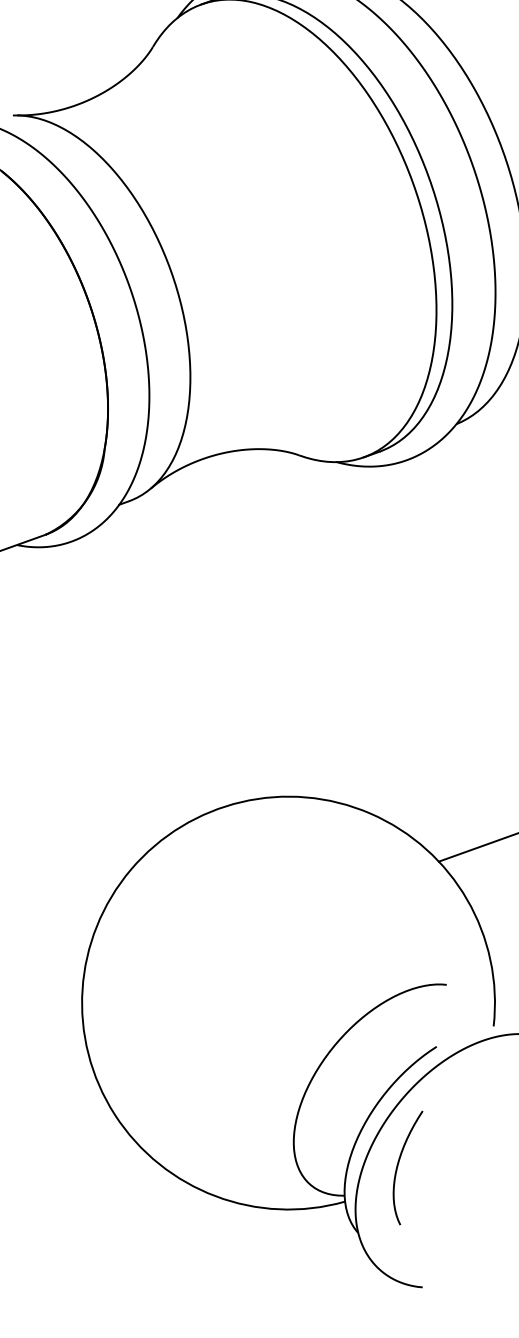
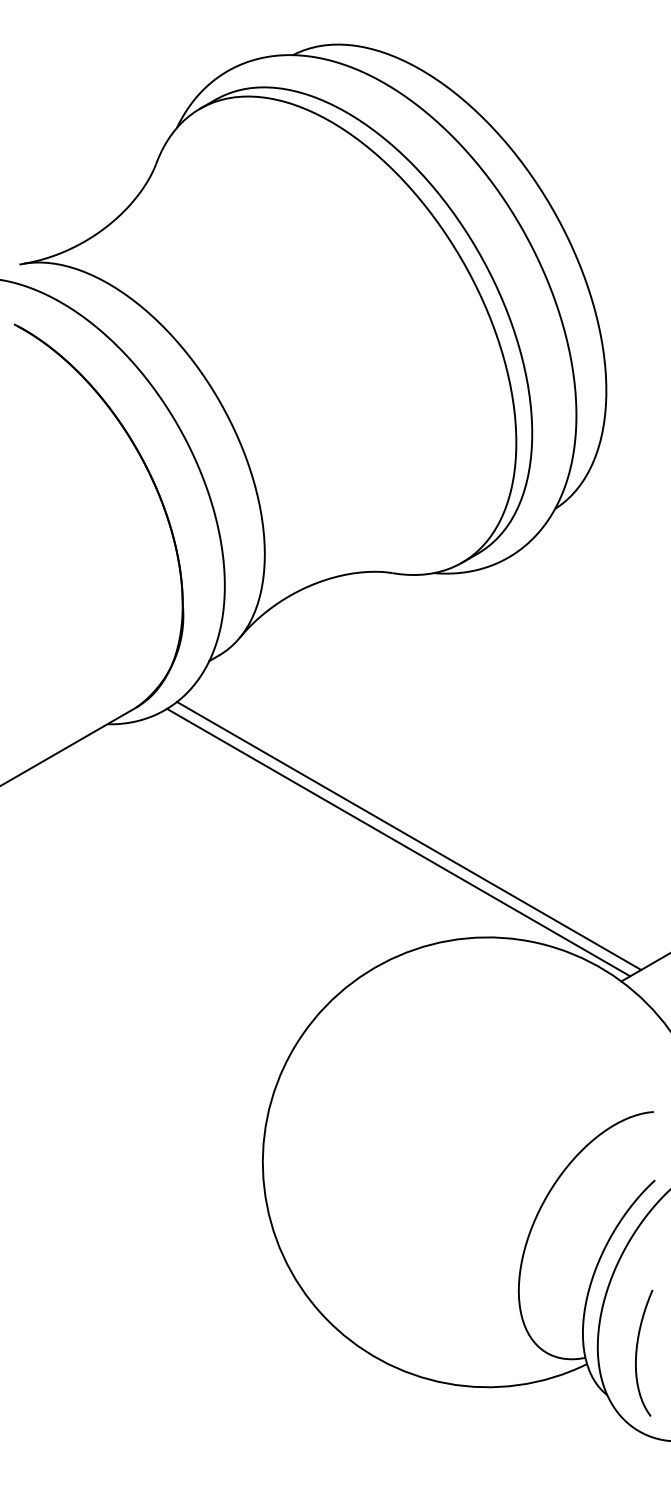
line: (271, 695) -> (409, 835), added
line: (260, 699) -> (398, 842), added
curve: (398, 1165) -> (637, 1352), moved

